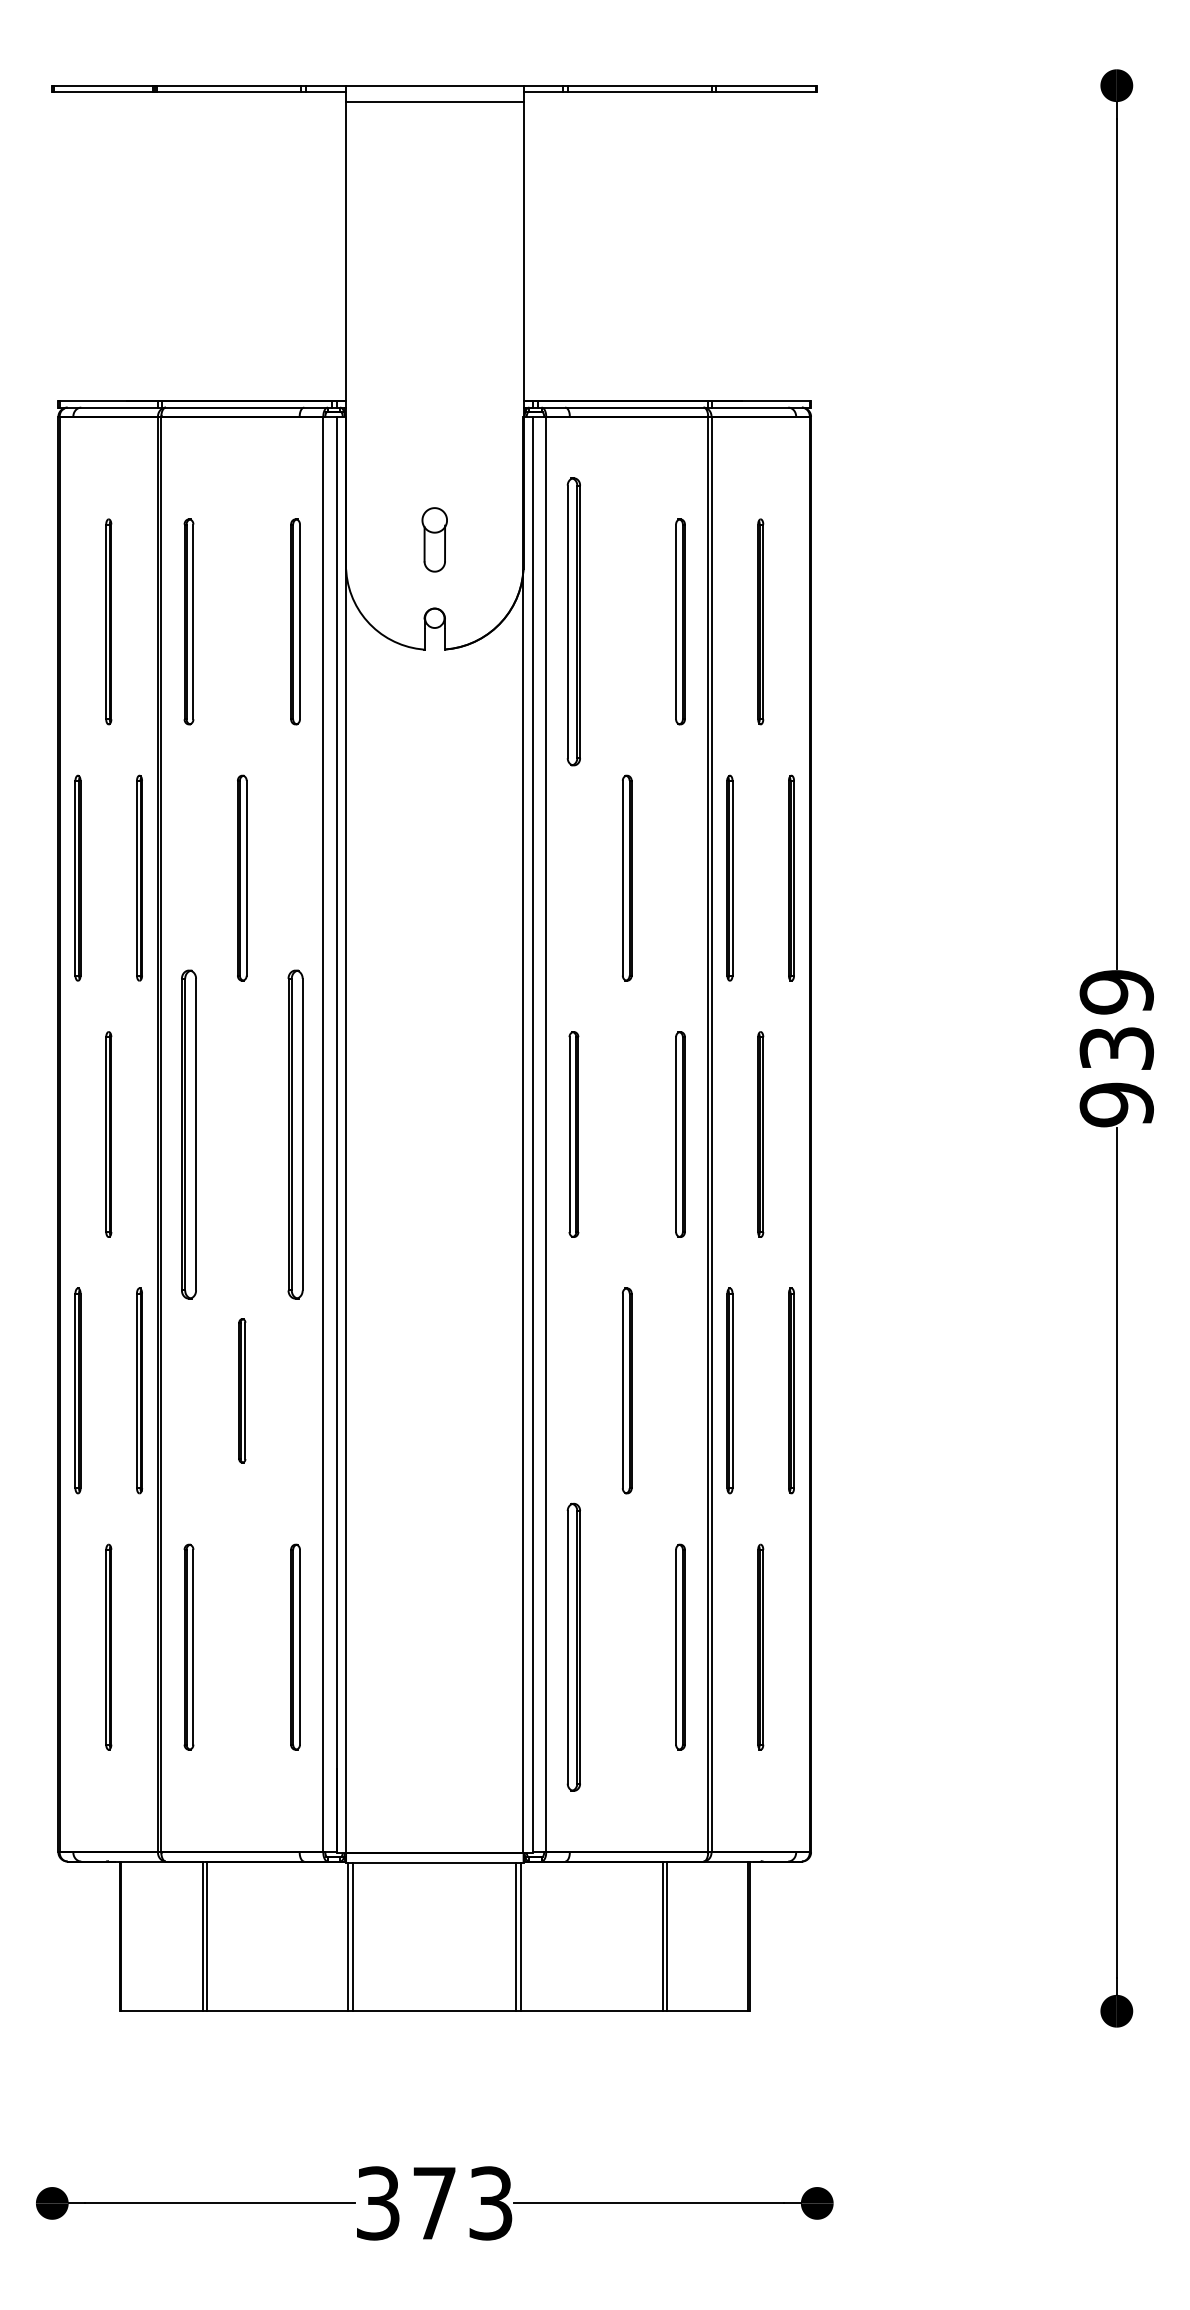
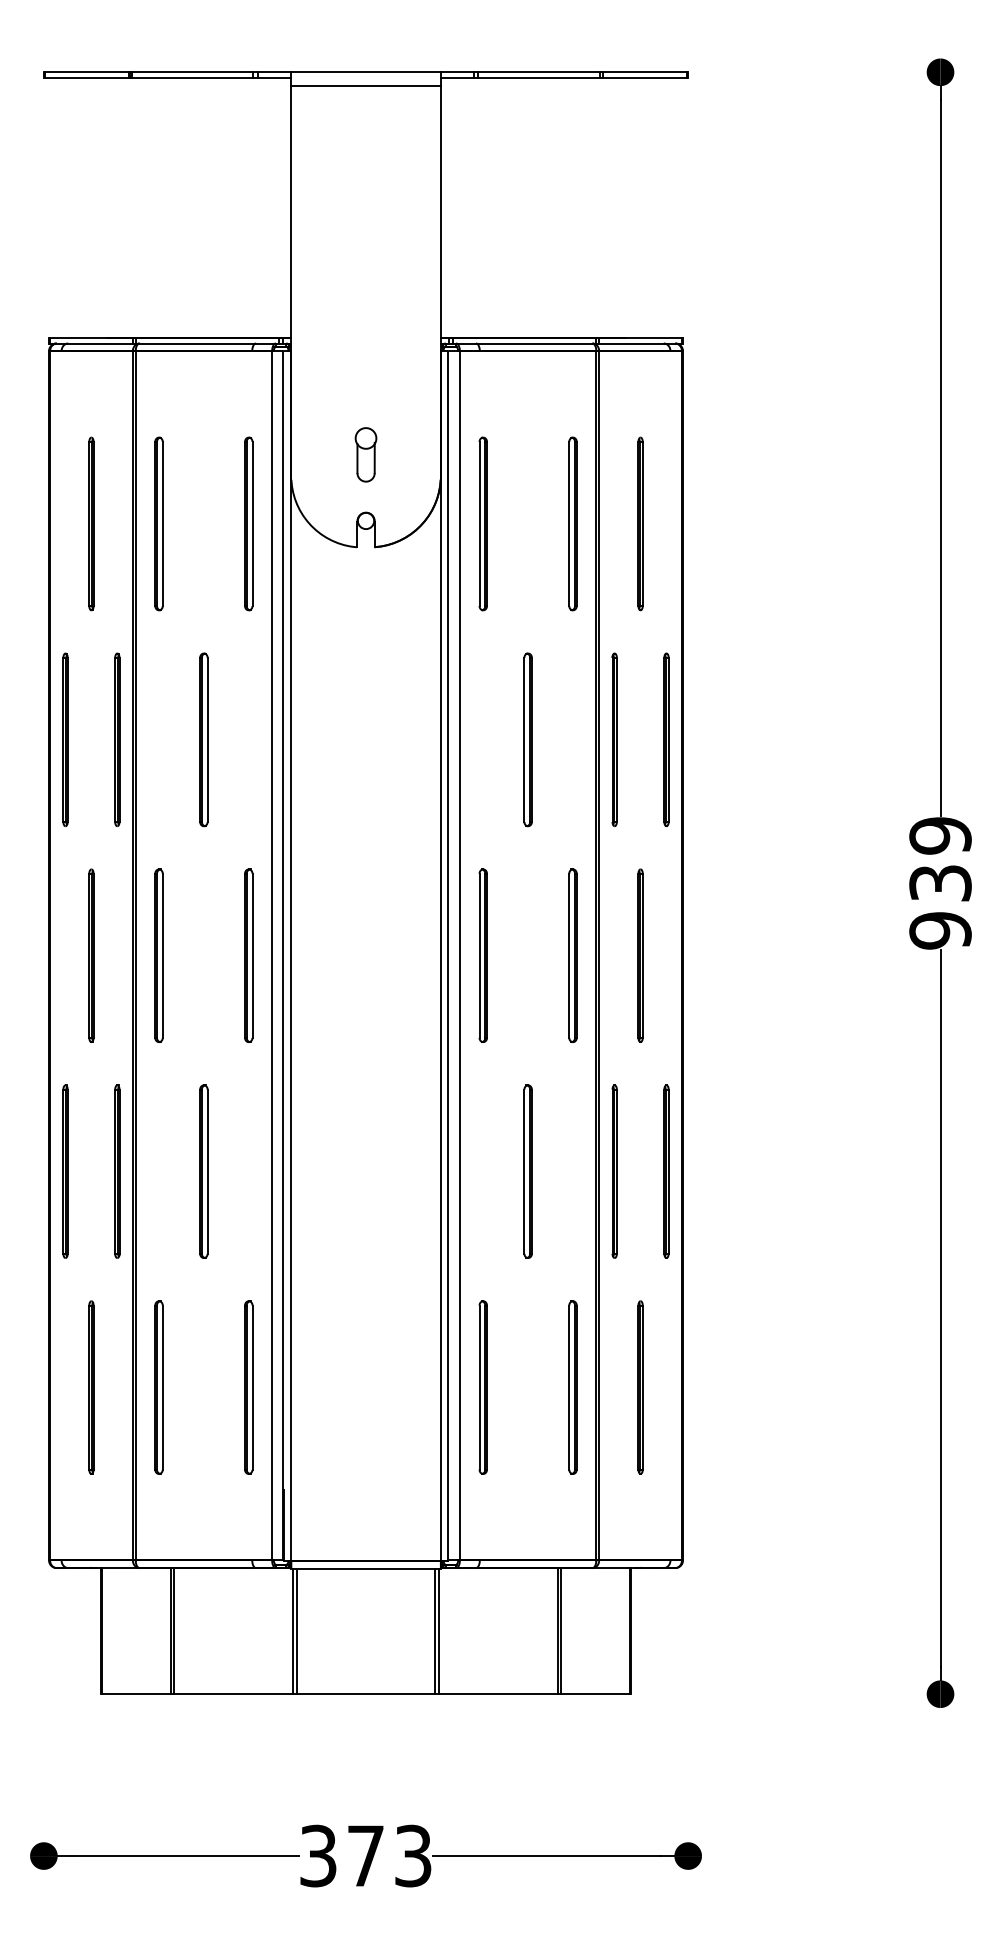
part: (573, 621) -> (482, 523), size x0.71
part: (188, 1134) -> (158, 955), size x0.62
part: (295, 1134) -> (248, 955), size x0.62
part: (242, 1390) -> (204, 1171), size x1.43
part: (573, 1646) -> (482, 1386), size x0.71

